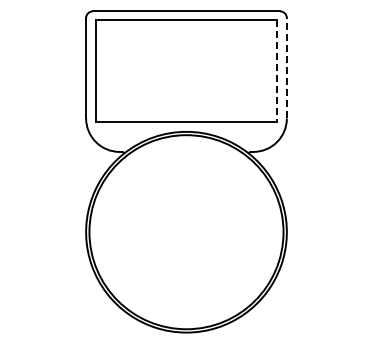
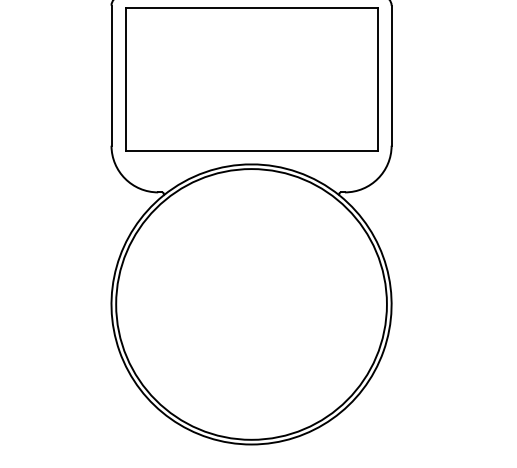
line: (286, 67) -> (391, 74), dashed -> solid
line: (276, 71) -> (377, 80), dashed -> solid

